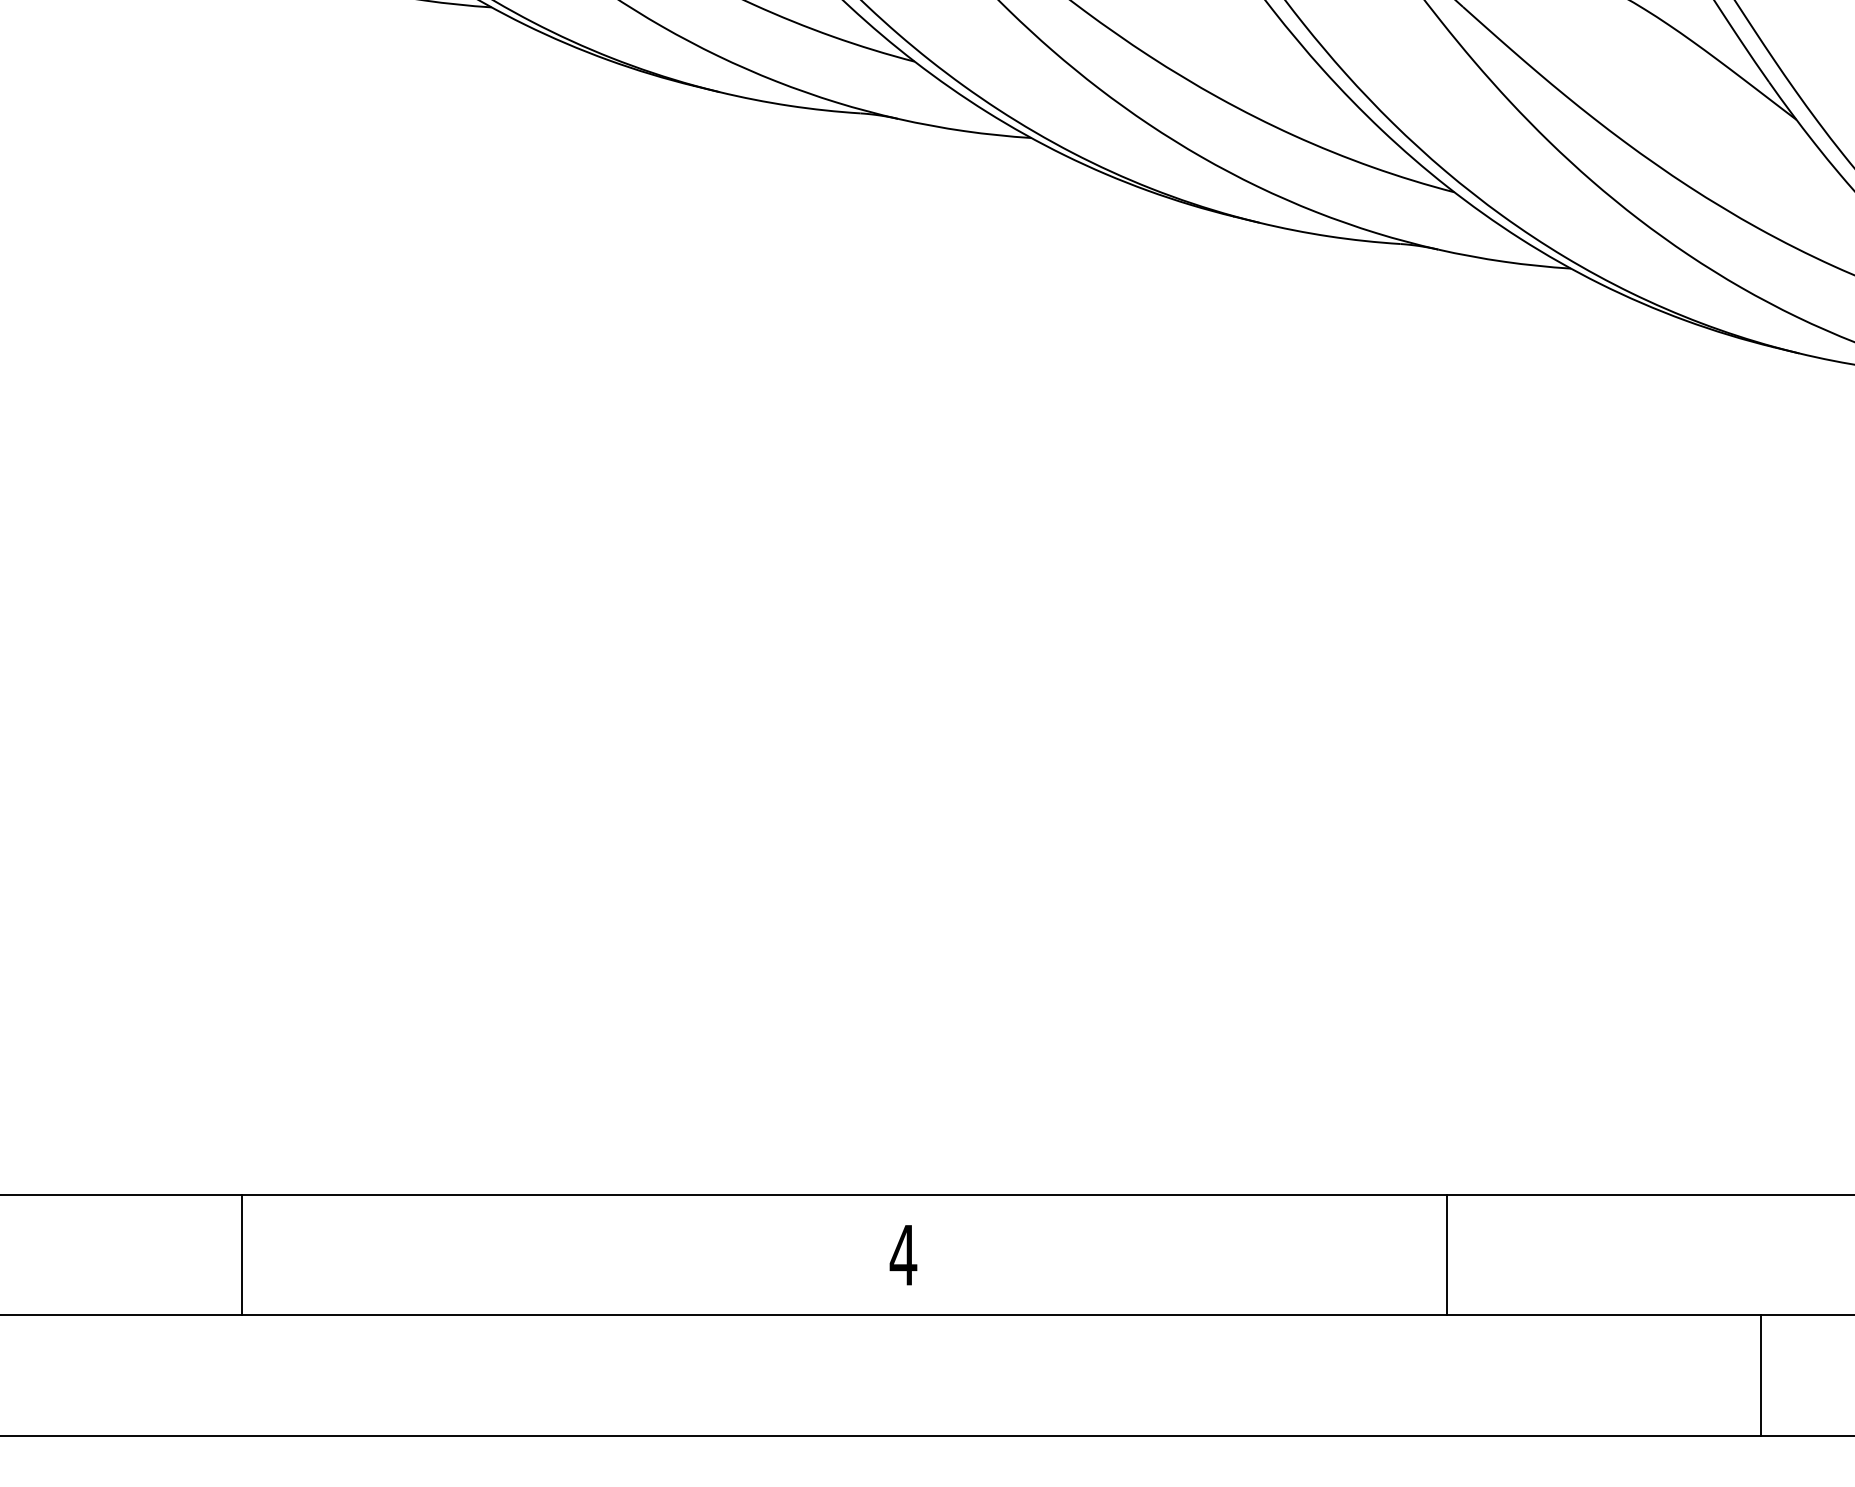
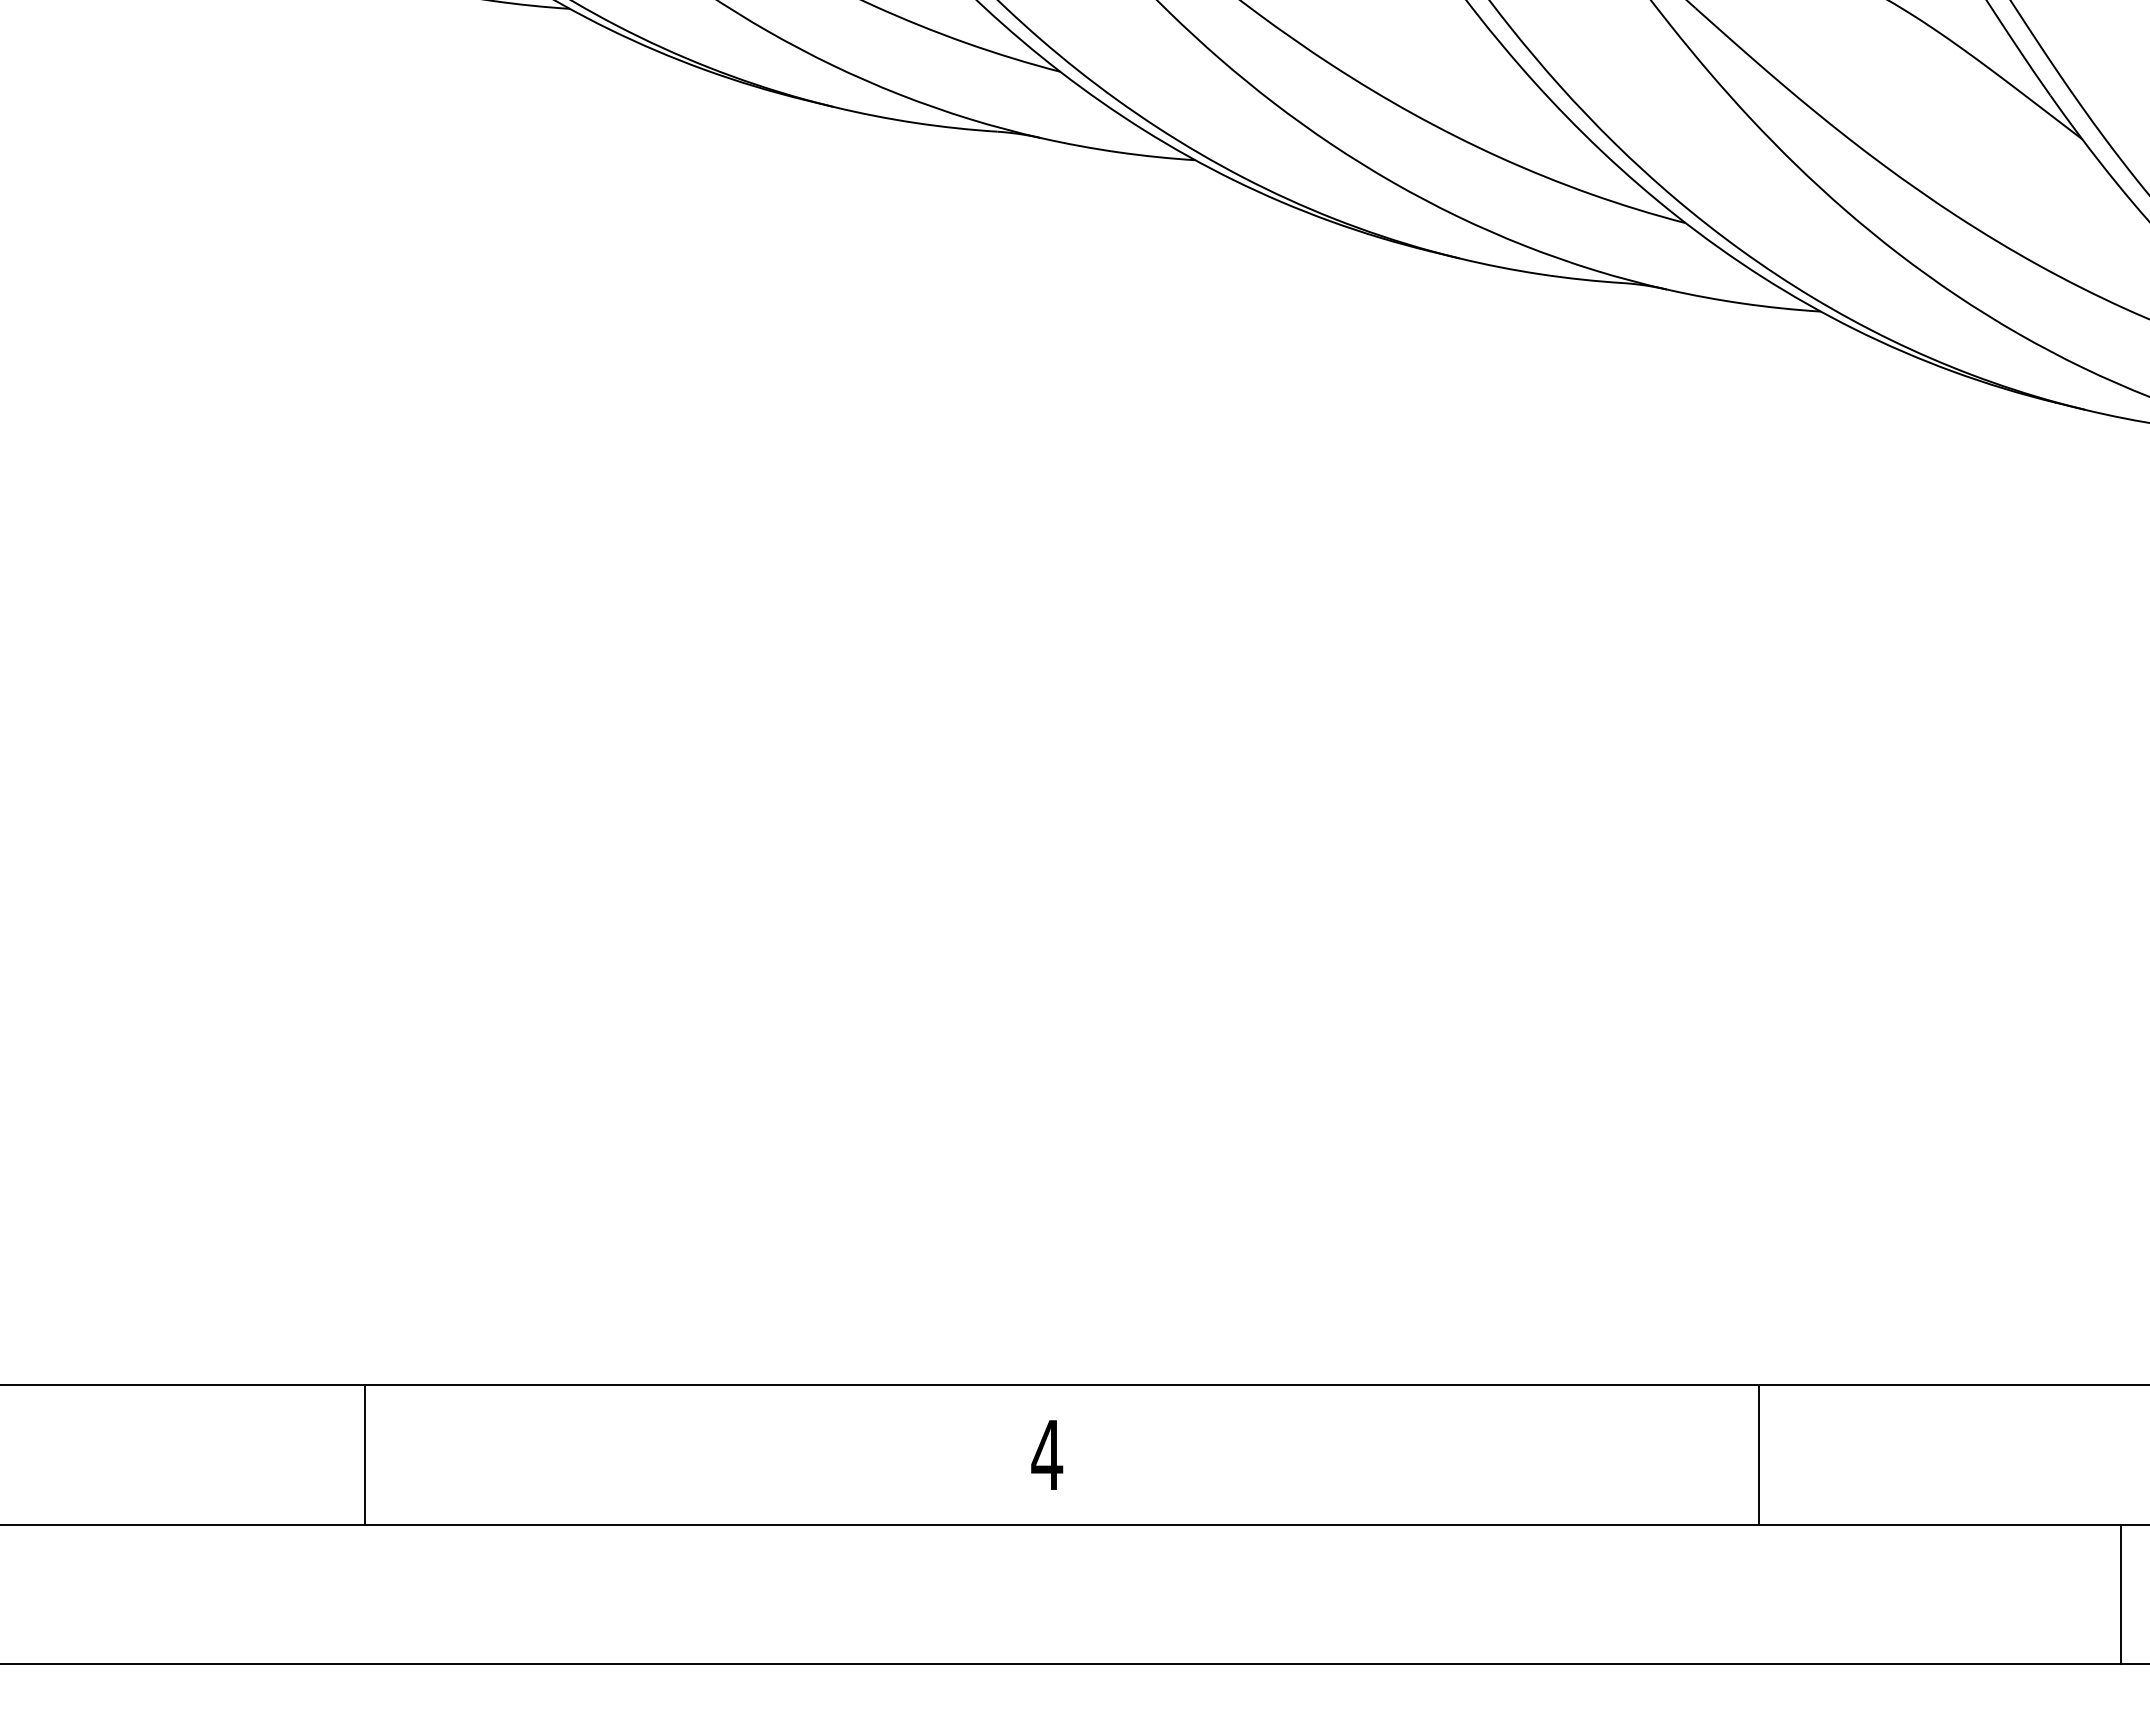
line: (242, 1254) -> (365, 1454), moved
line: (1447, 1254) -> (1759, 1454), moved
line: (1761, 1375) -> (2121, 1594), moved

